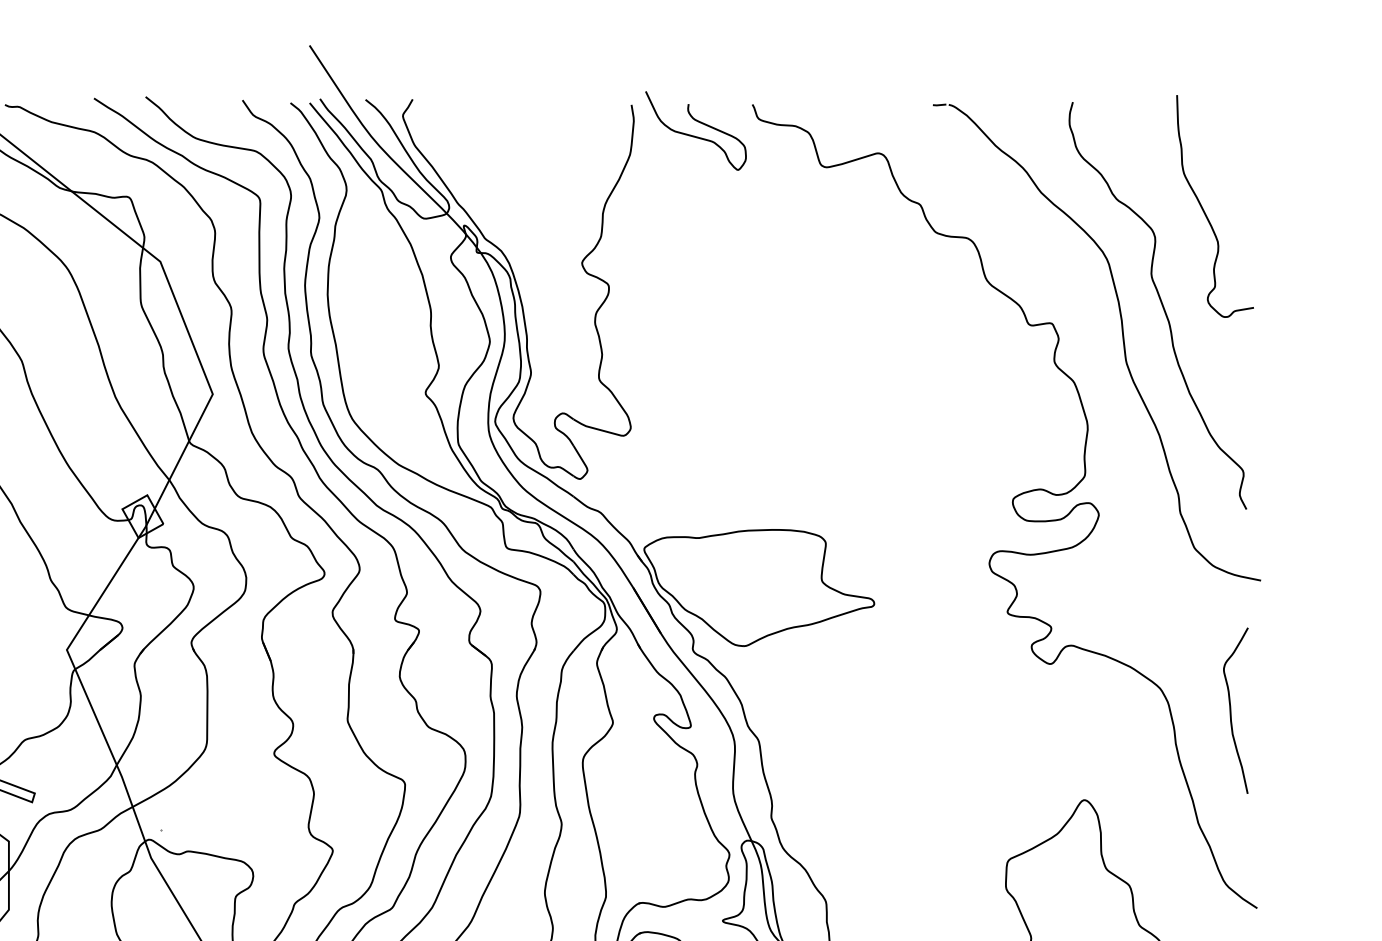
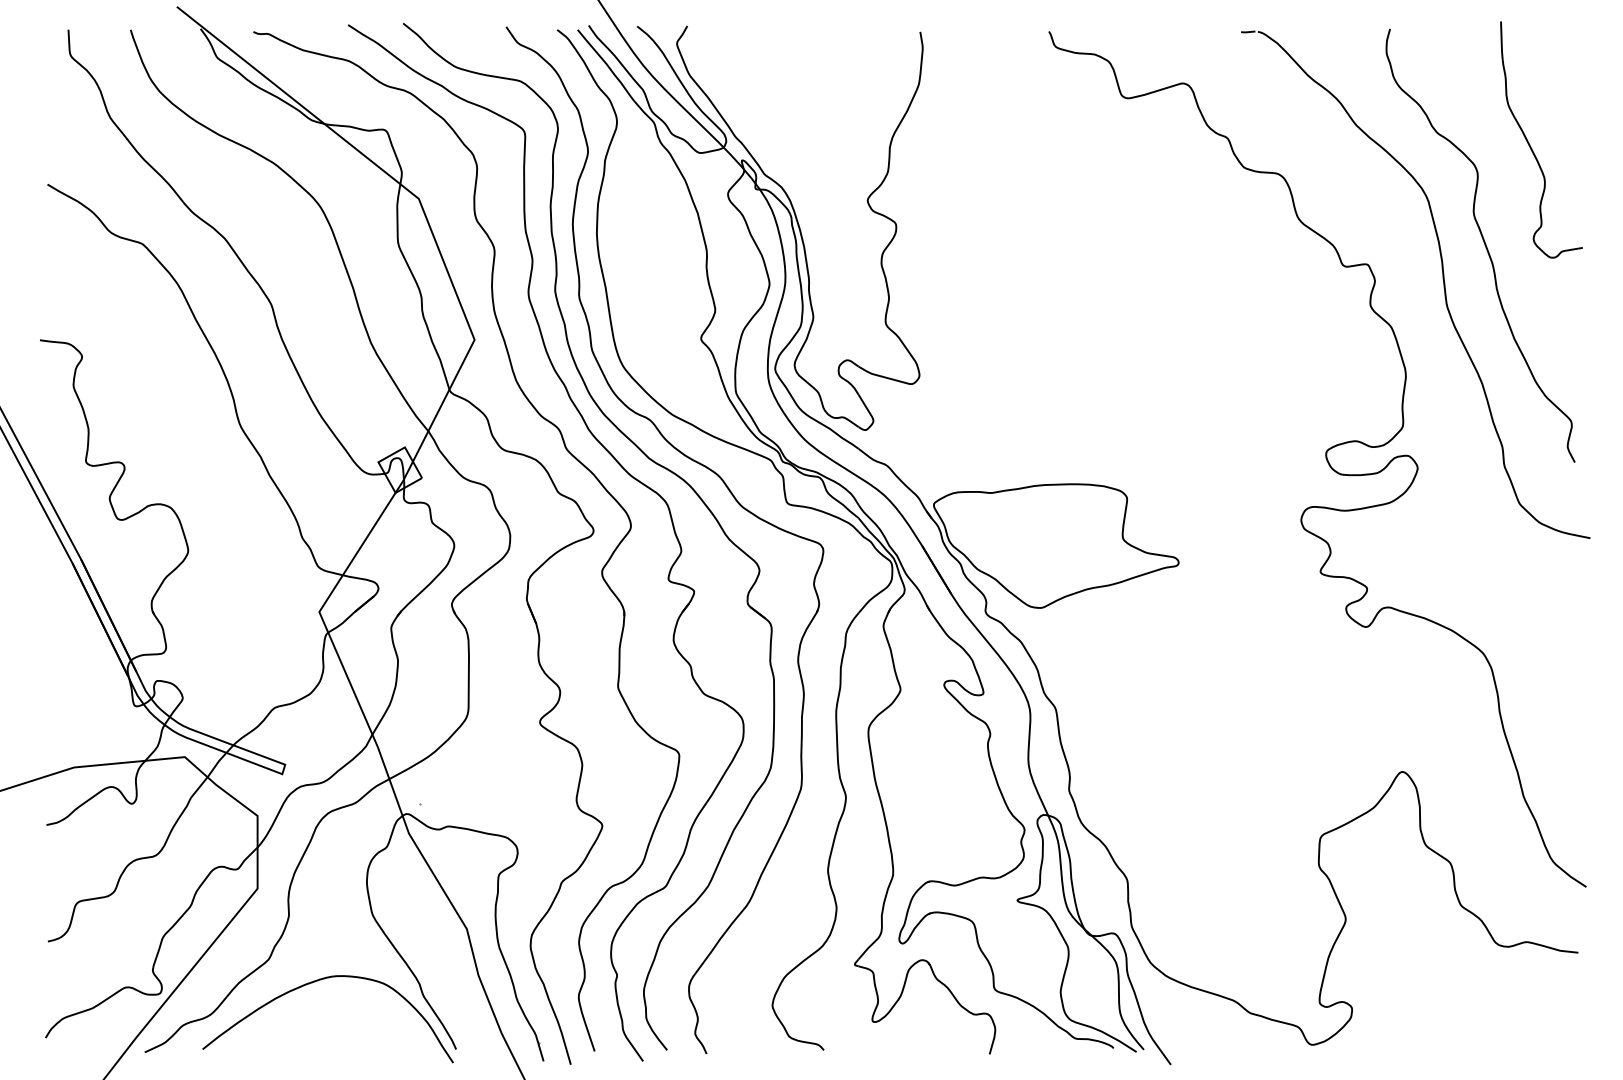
curve: (694, 135) -> (987, 64), removed
curve: (1231, 710) -> (1558, 676), removed

